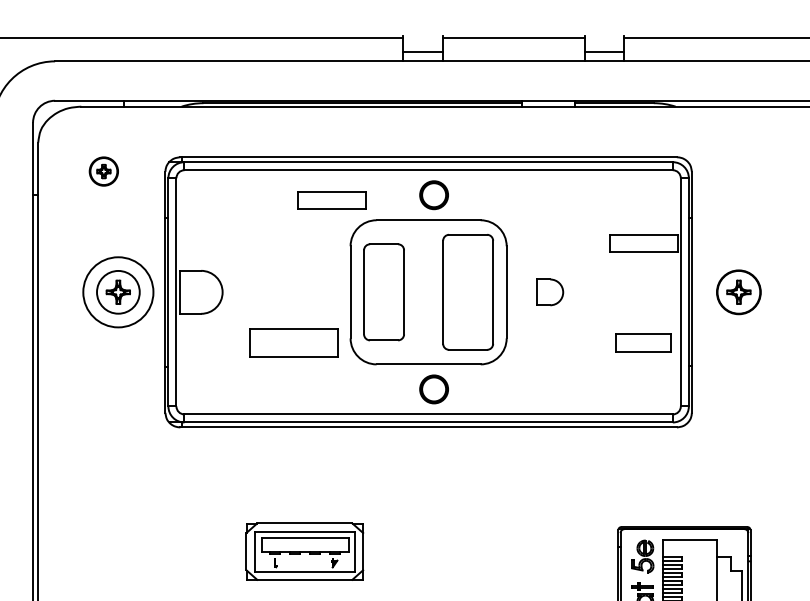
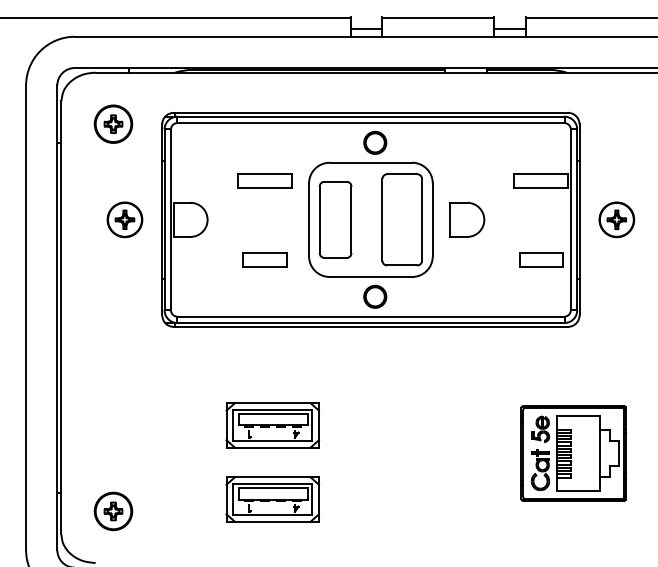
part: (103, 170) -> (113, 123), size x1.67
part: (332, 199) -> (264, 180), moved
circle: (117, 291) -> (124, 219), size x0.62
part: (550, 291) -> (467, 219), size x1.67
part: (294, 342) -> (264, 259), size x0.62

